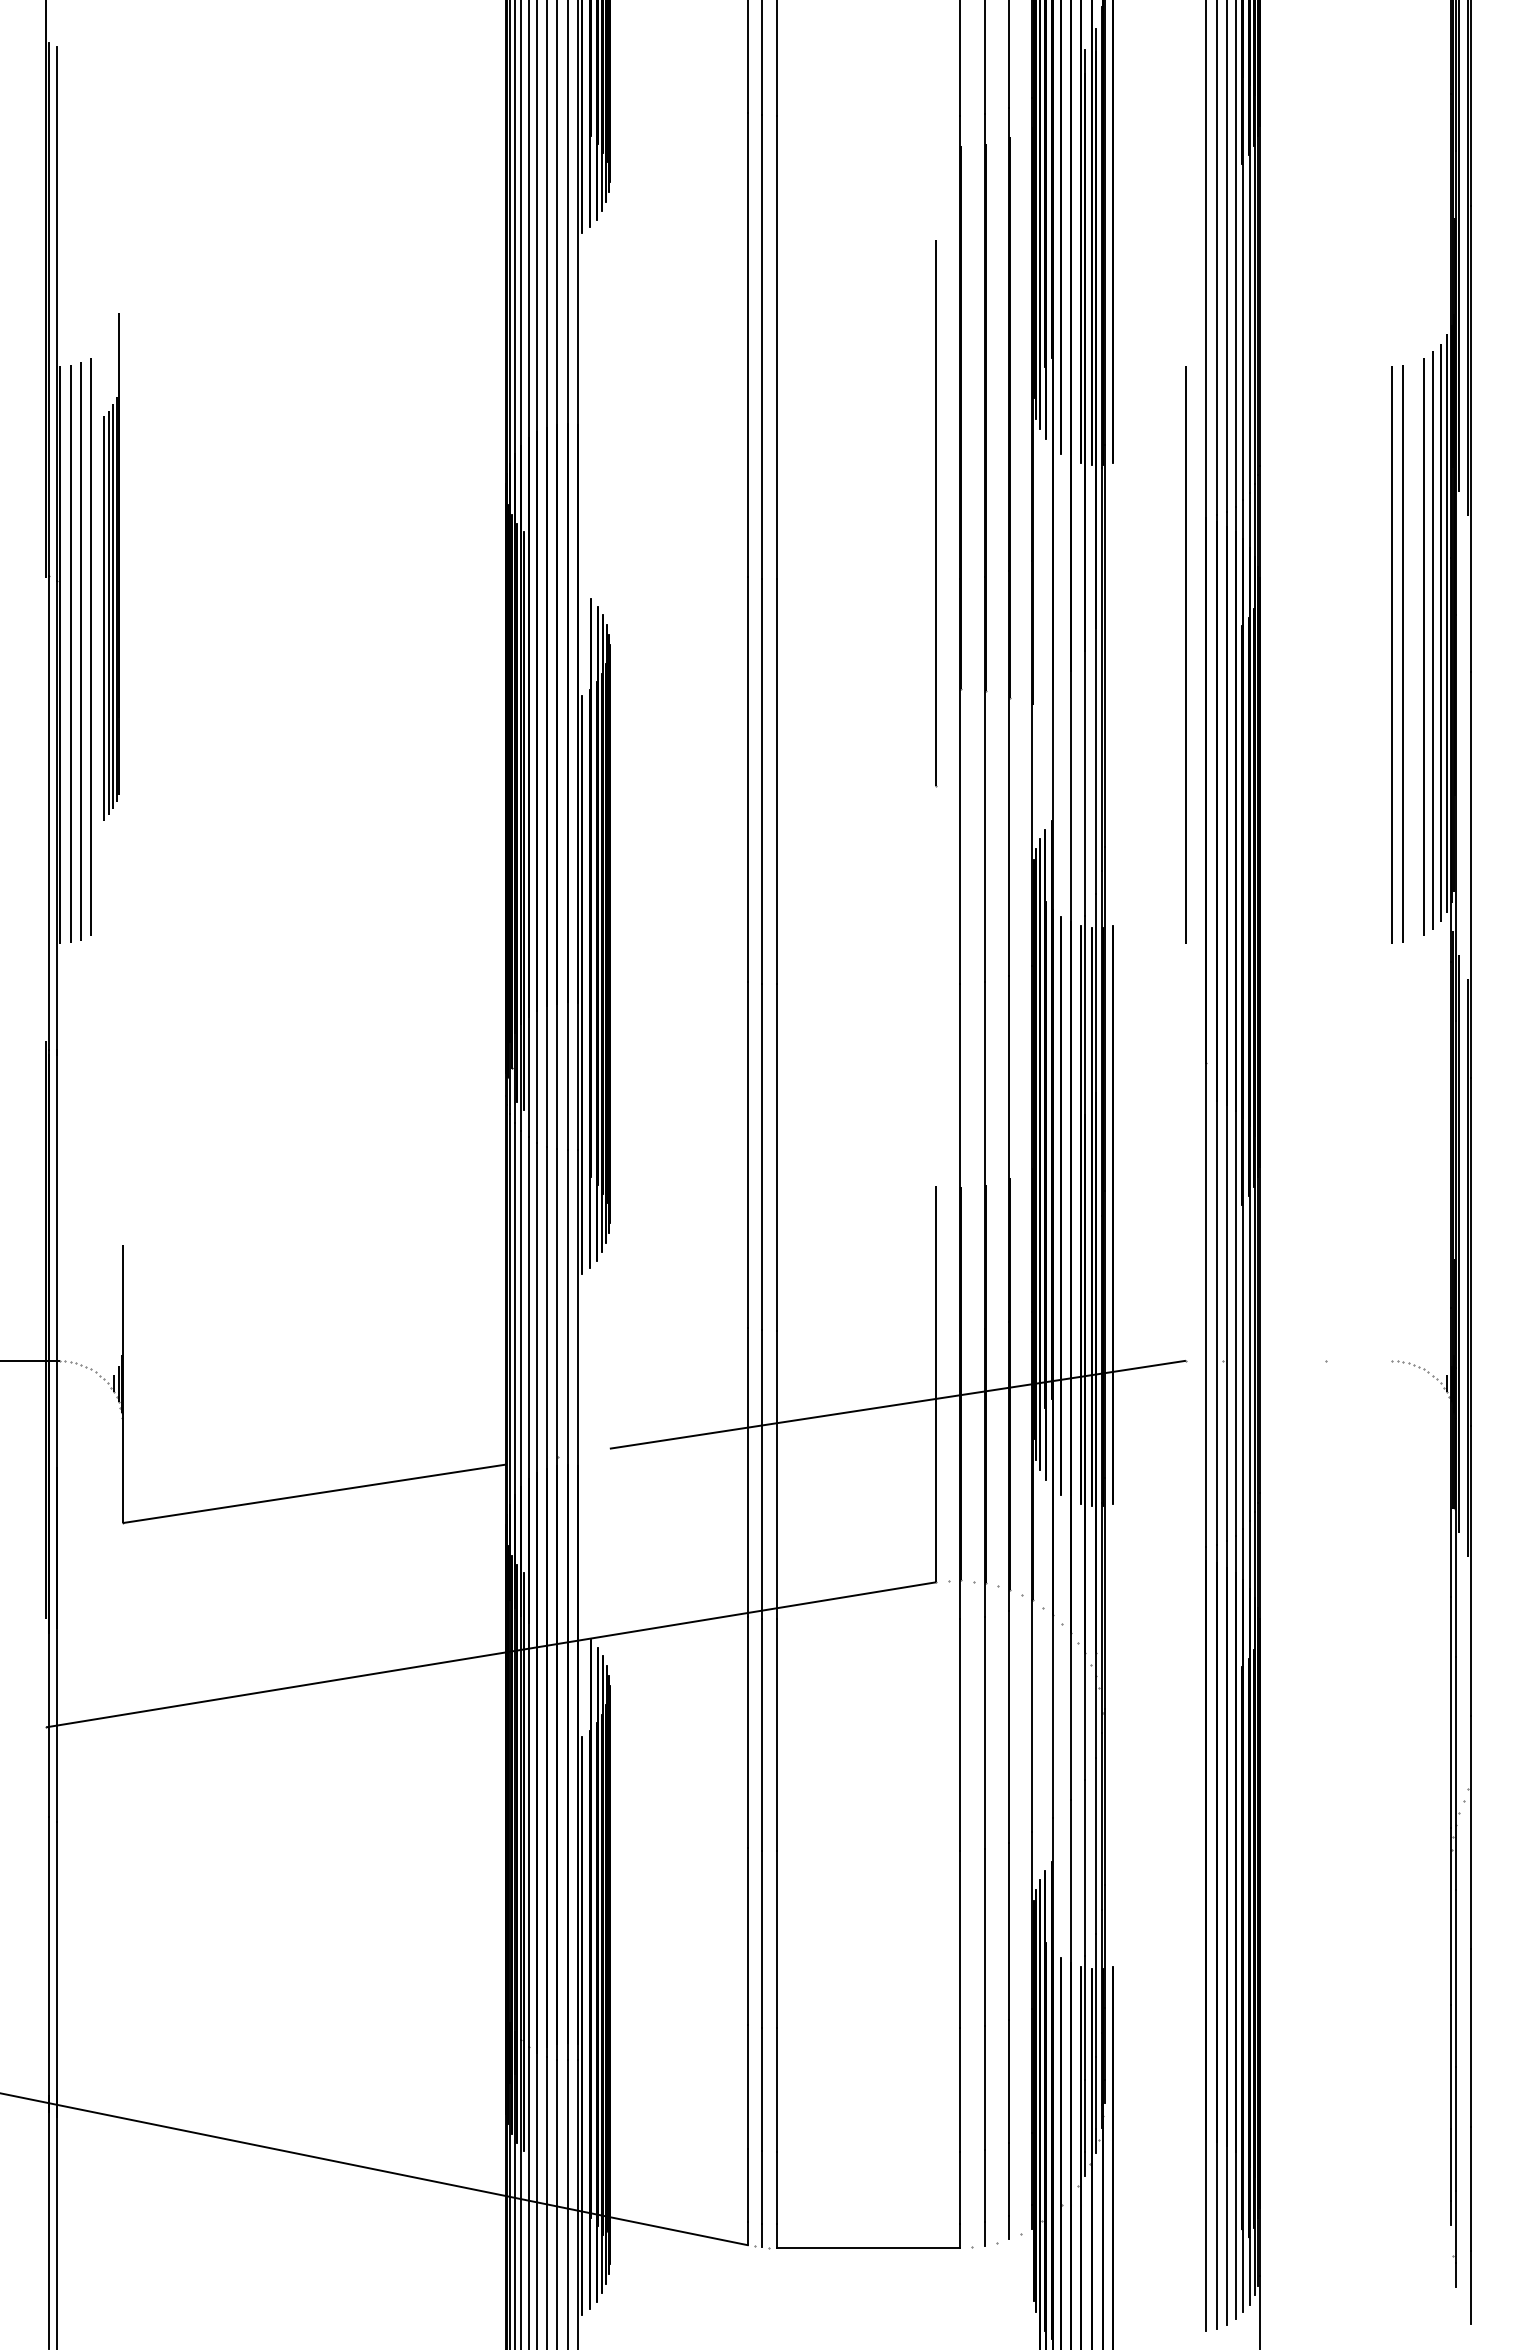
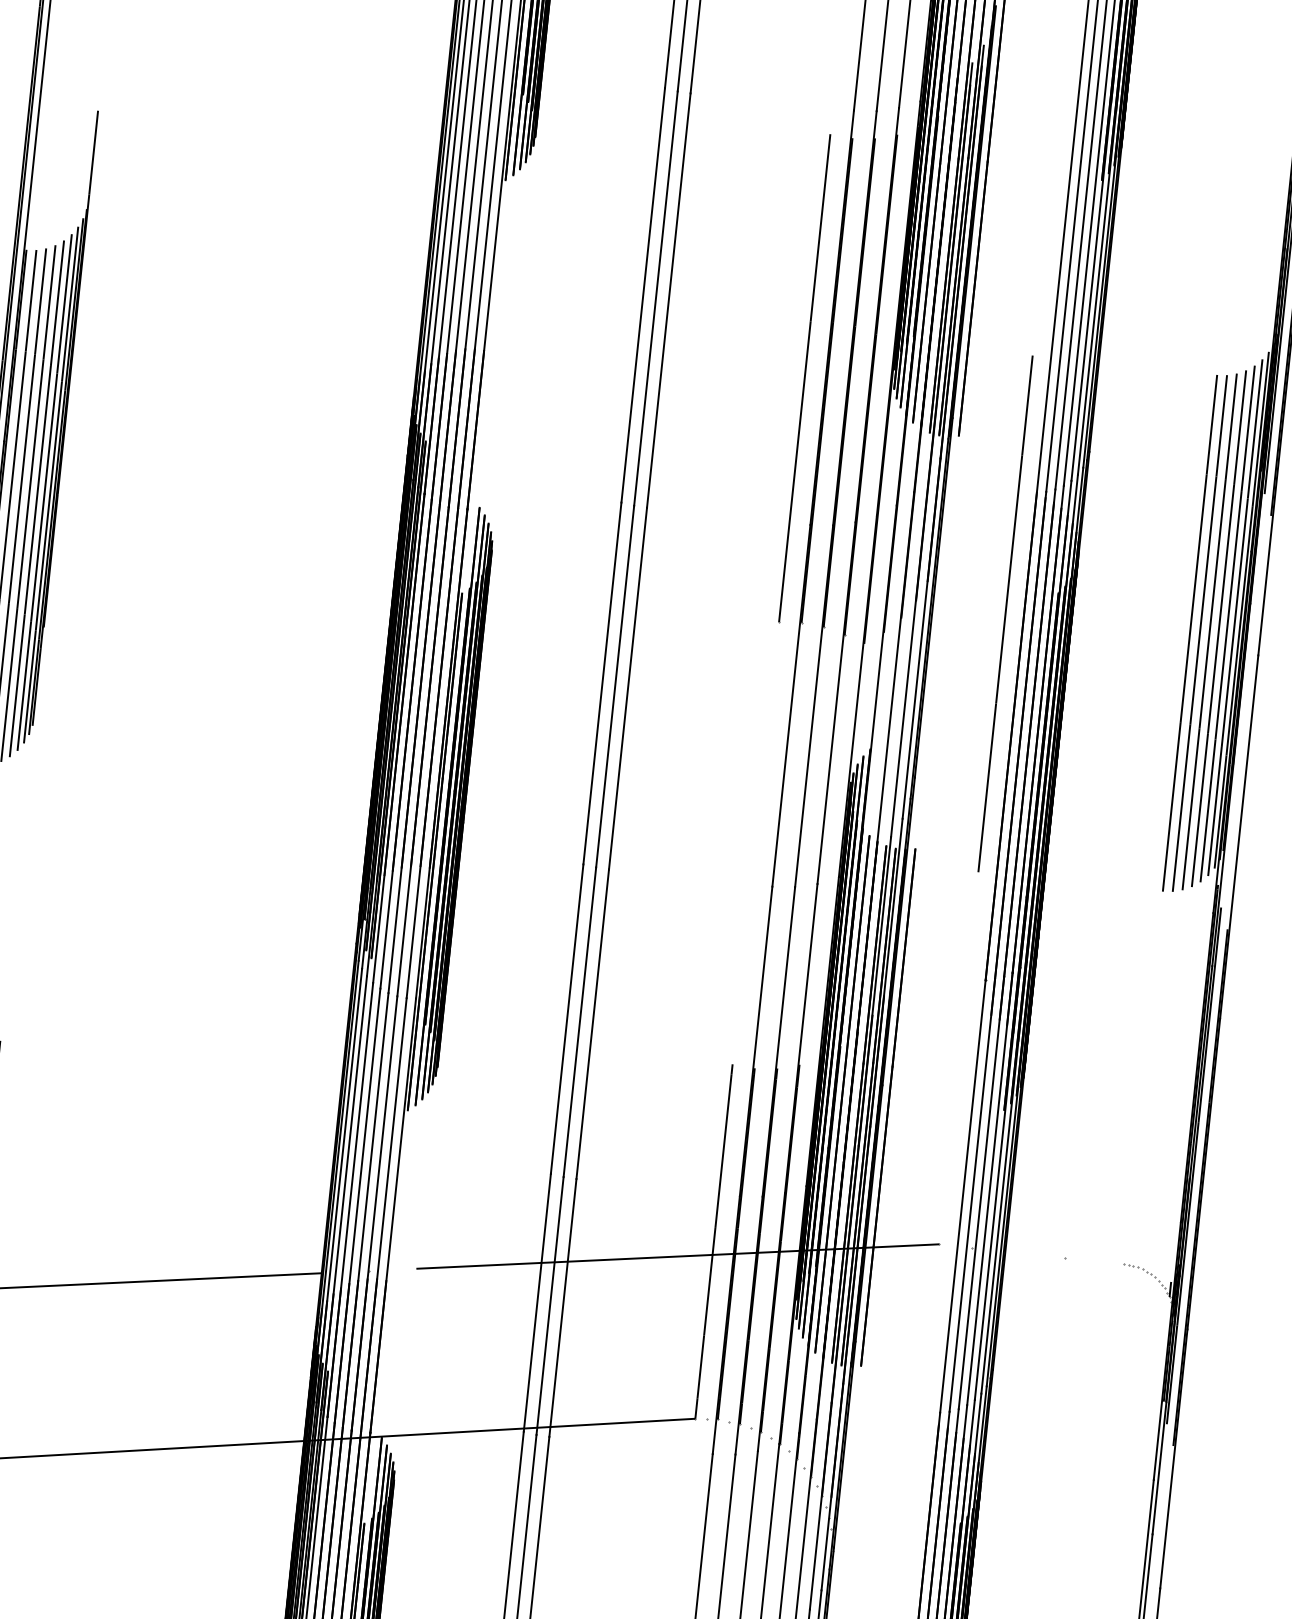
line: (936, 513) -> (804, 378), moved
part: (111, 566) -> (53, 433), size x1.43
line: (1413, 651) -> (1209, 631), added

